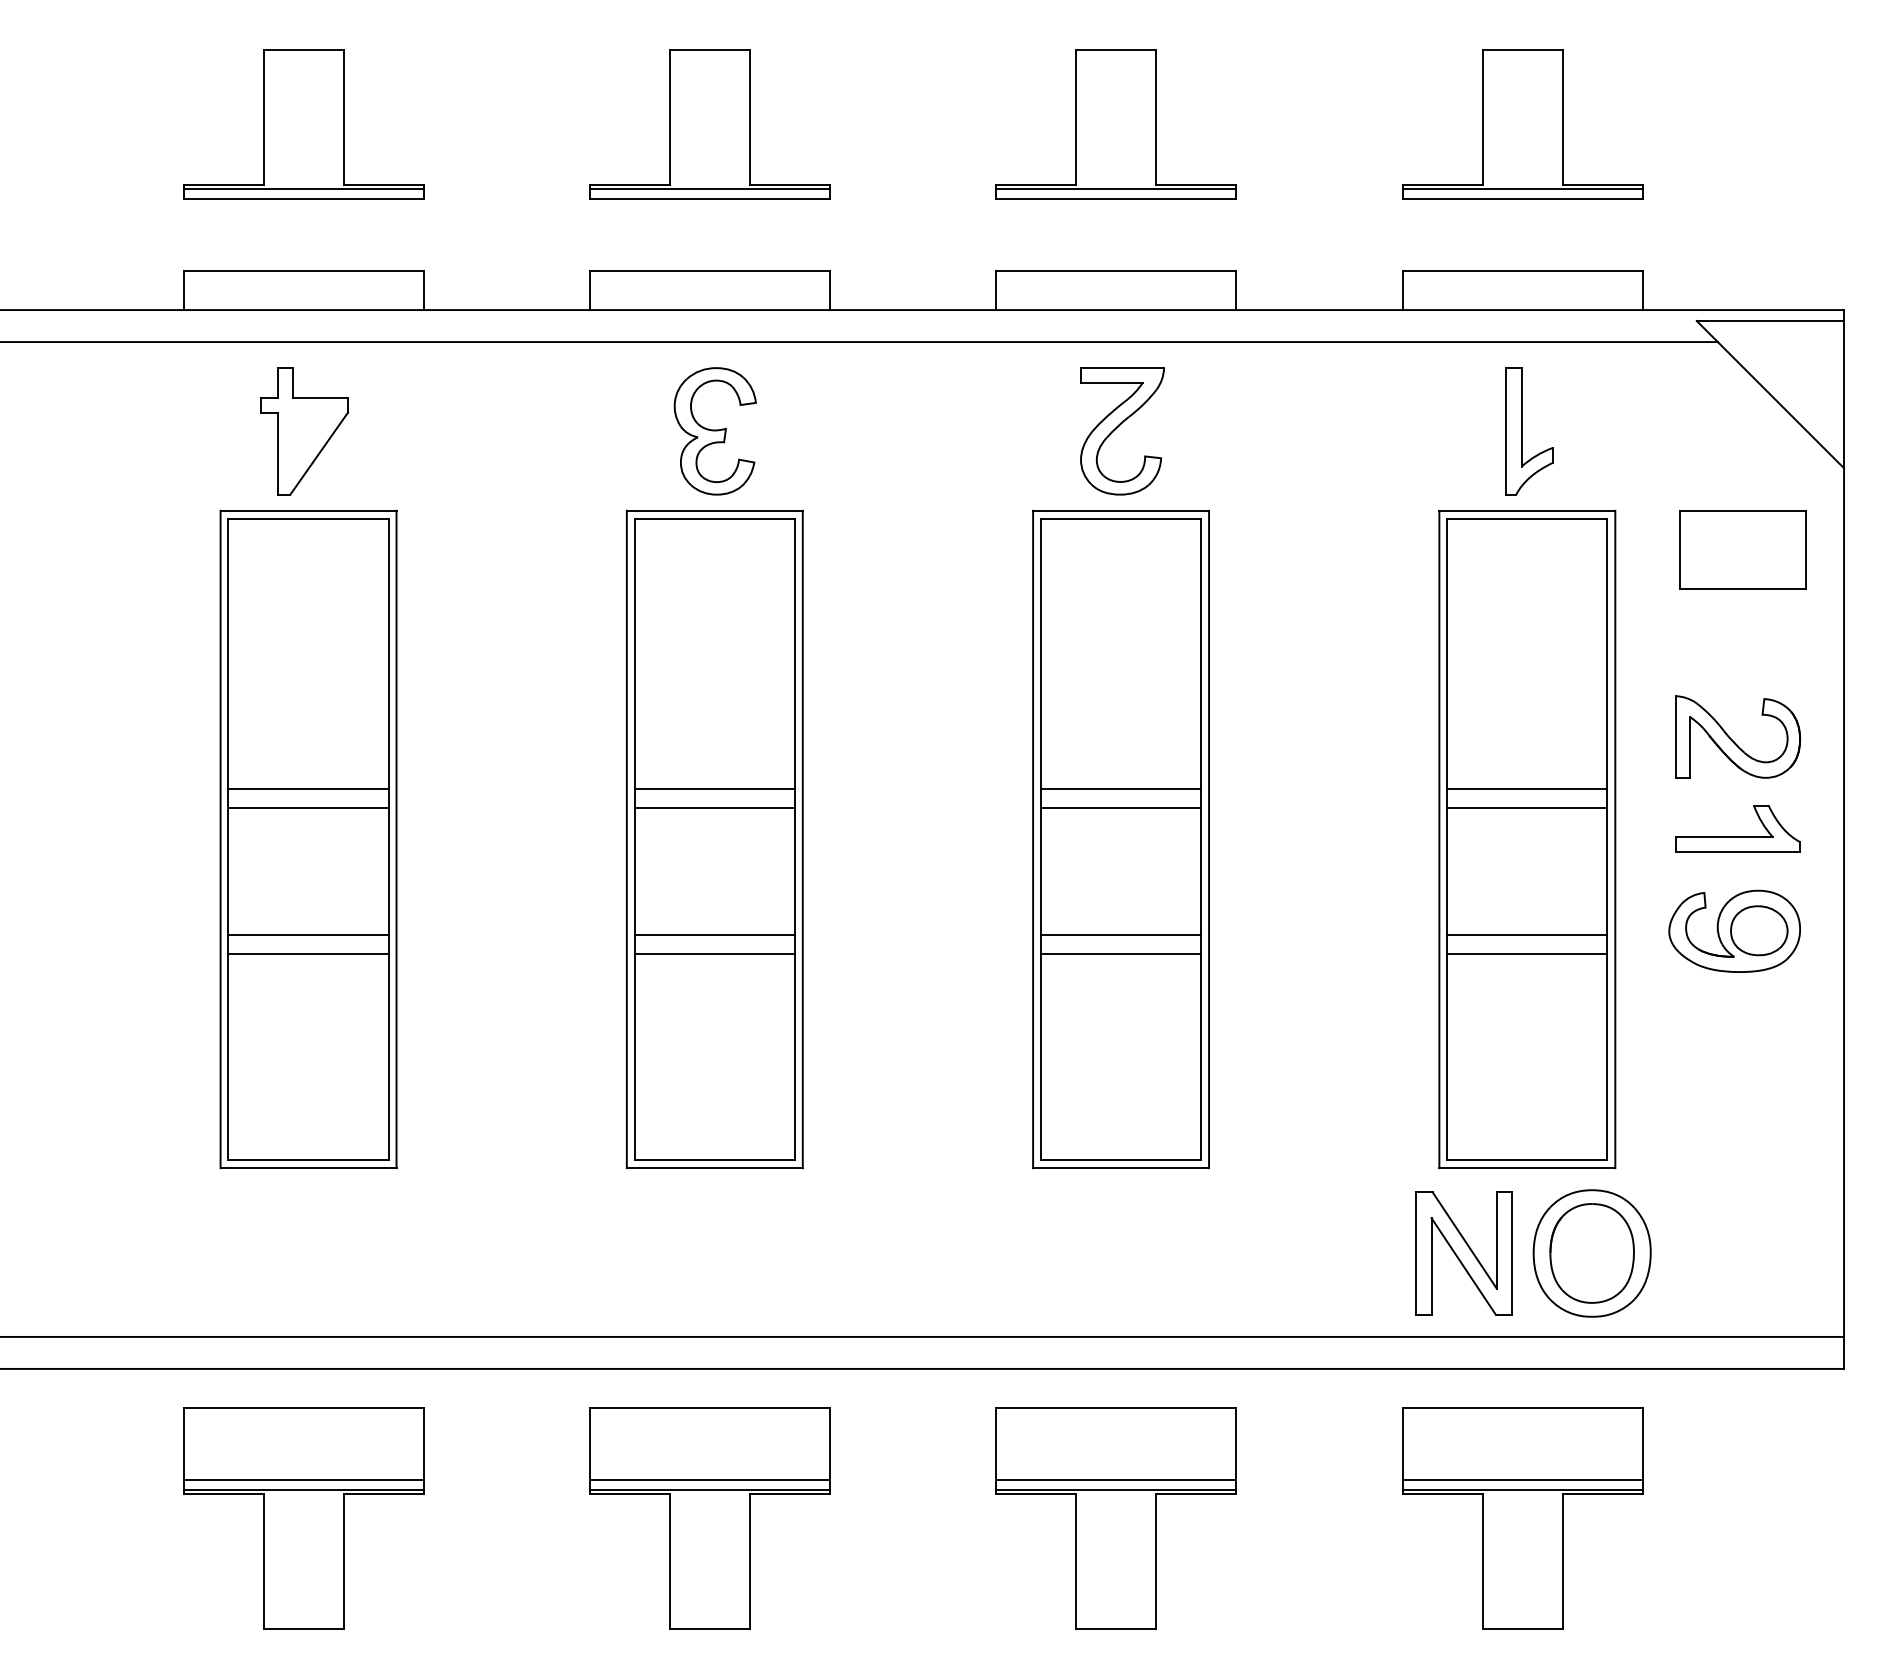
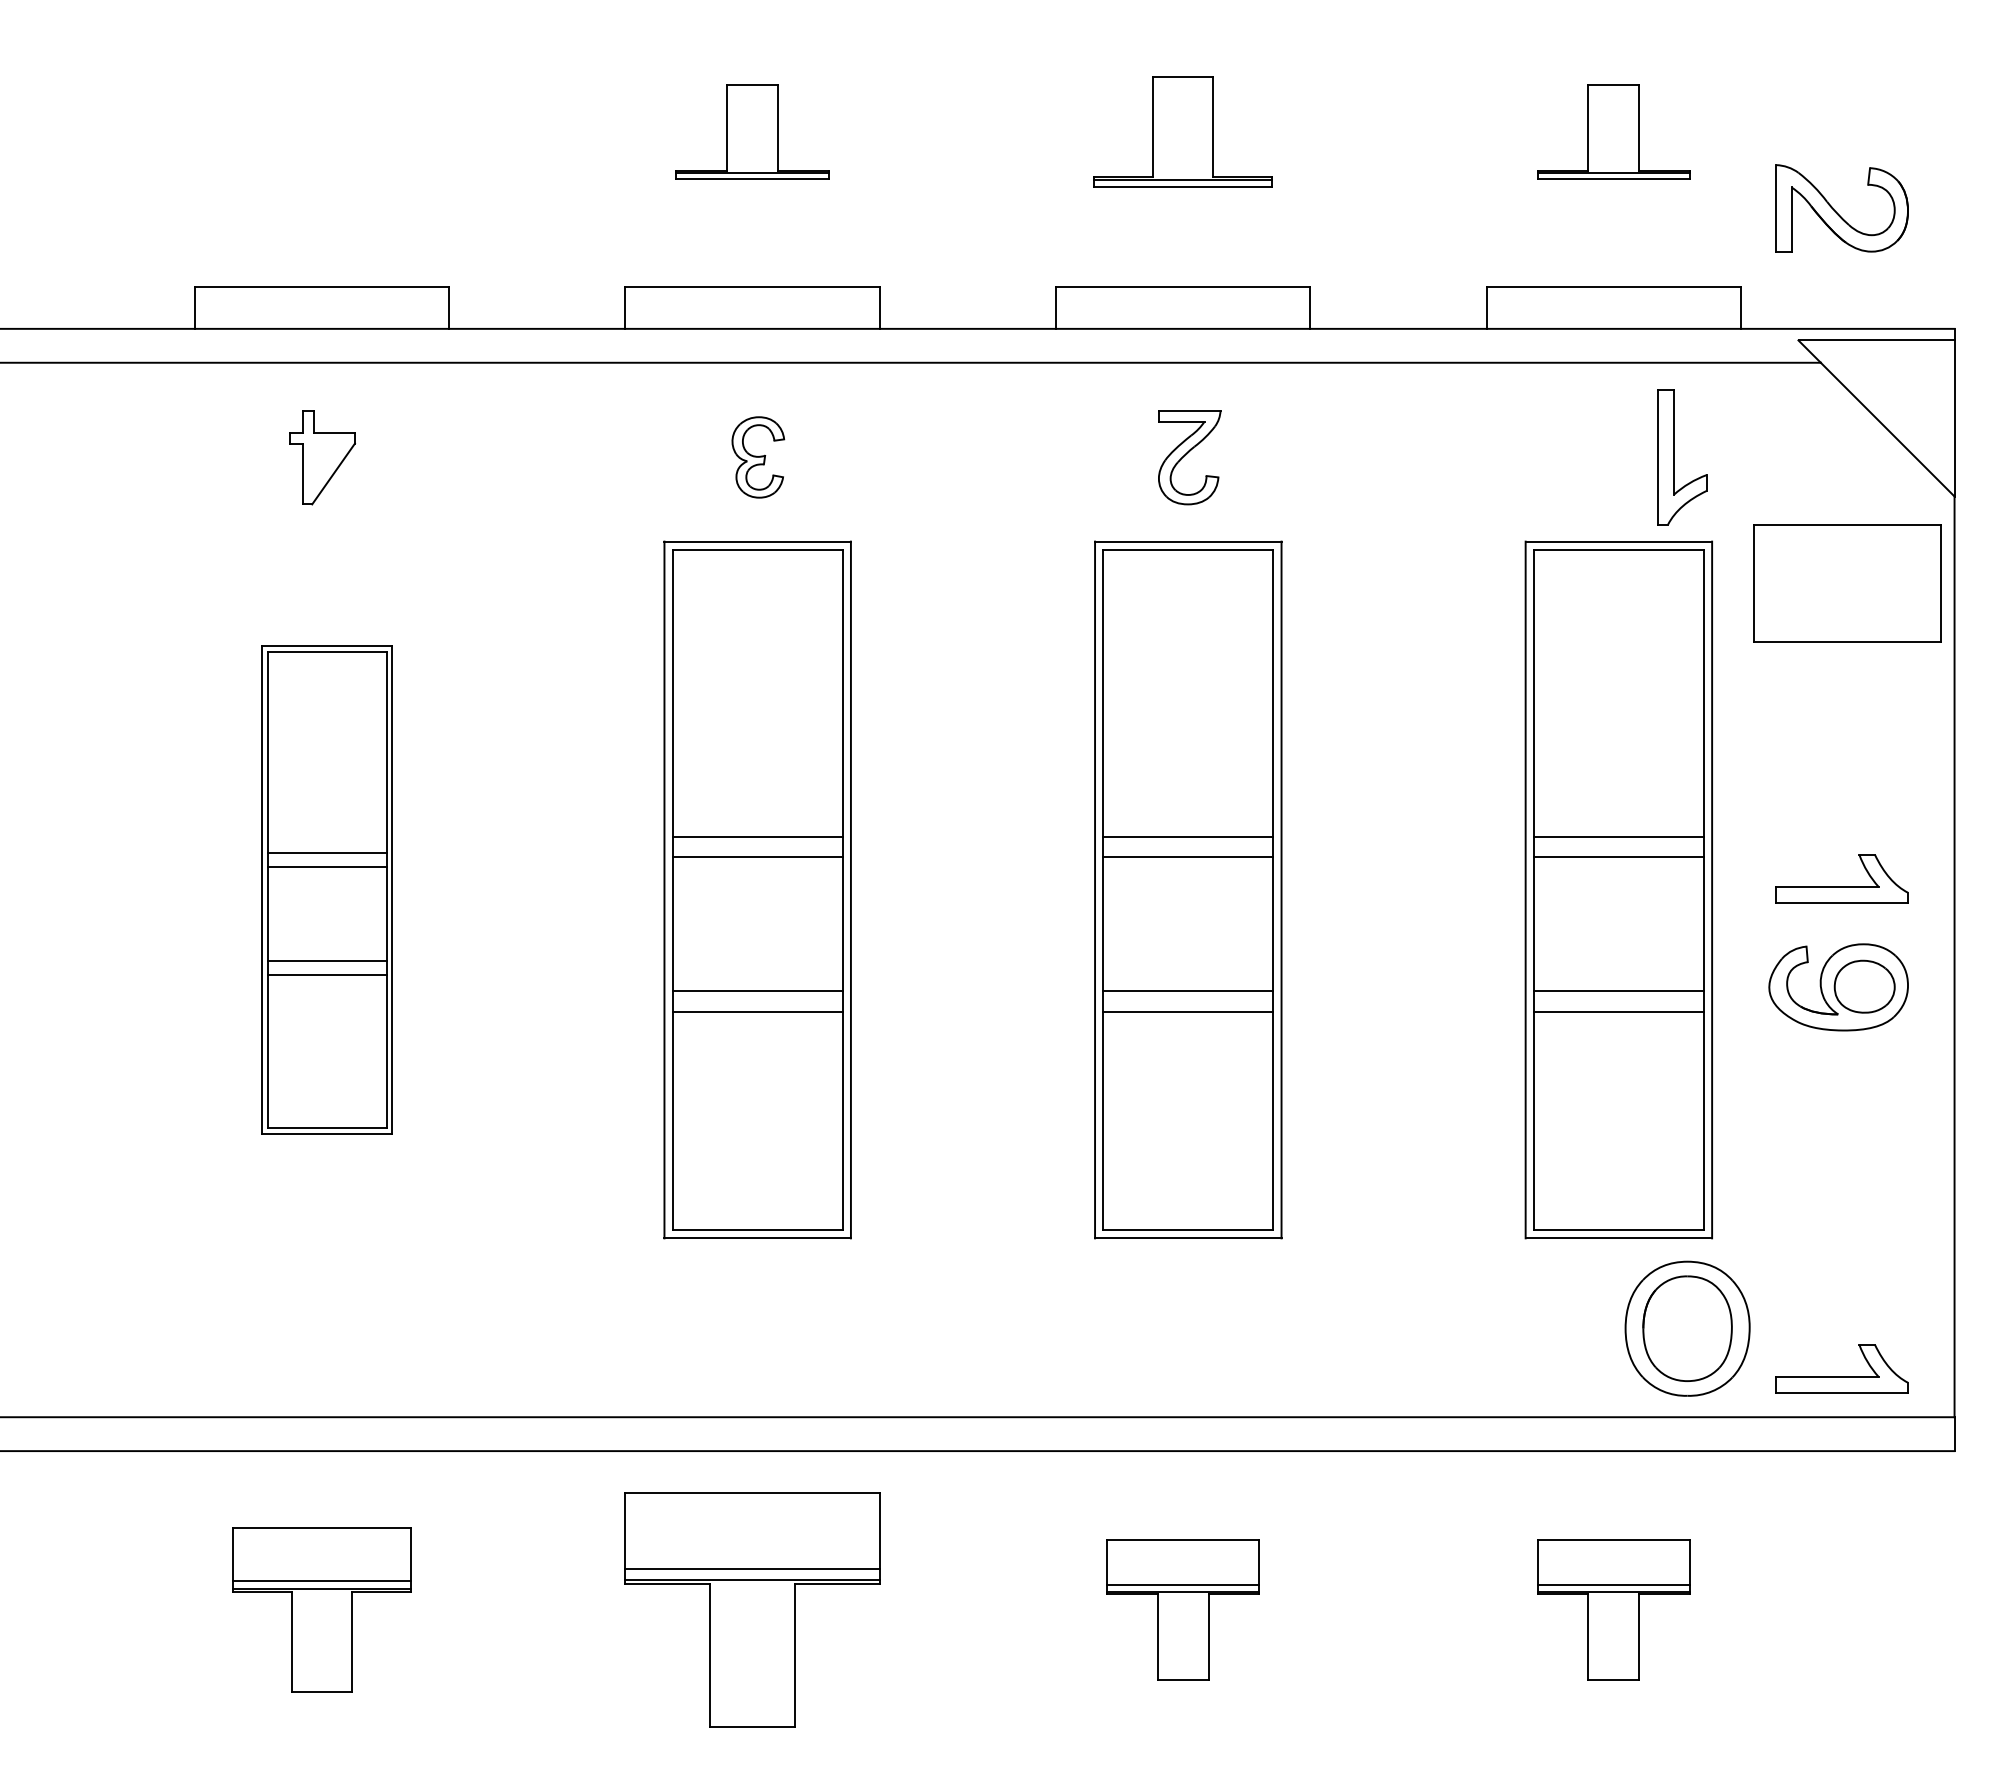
part: (303, 123) -> (321, 131), removed
part: (709, 123) -> (752, 131), size x0.6
part: (1115, 123) -> (1182, 131), size x0.7
part: (1522, 123) -> (1613, 131), size x0.6
part: (304, 431) -> (322, 457), size x0.7
part: (715, 431) -> (758, 457), size x0.6
part: (1122, 431) -> (1189, 457), size x0.7
part: (1522, 431) -> (1674, 457), moved
part: (1742, 550) -> (1846, 583), size x1.4
part: (1737, 737) -> (1841, 208), moved
part: (308, 839) -> (327, 889), size x0.7
part: (1463, 1253) -> (1551, 1328), removed
part: (1737, 1298) -> (1841, 1376), added
part: (303, 1518) -> (321, 1609), size x0.7
part: (1115, 1518) -> (1182, 1609), size x0.6
part: (1522, 1518) -> (1613, 1609), size x0.6

